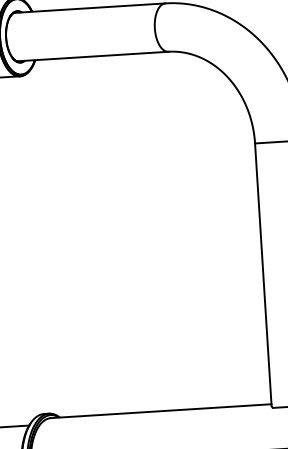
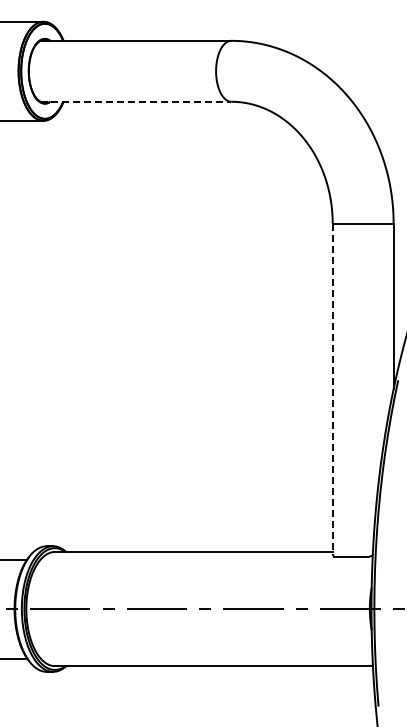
line: (93, 56) -> (136, 101), solid -> dashed
line: (263, 275) -> (332, 389), solid -> dashed

